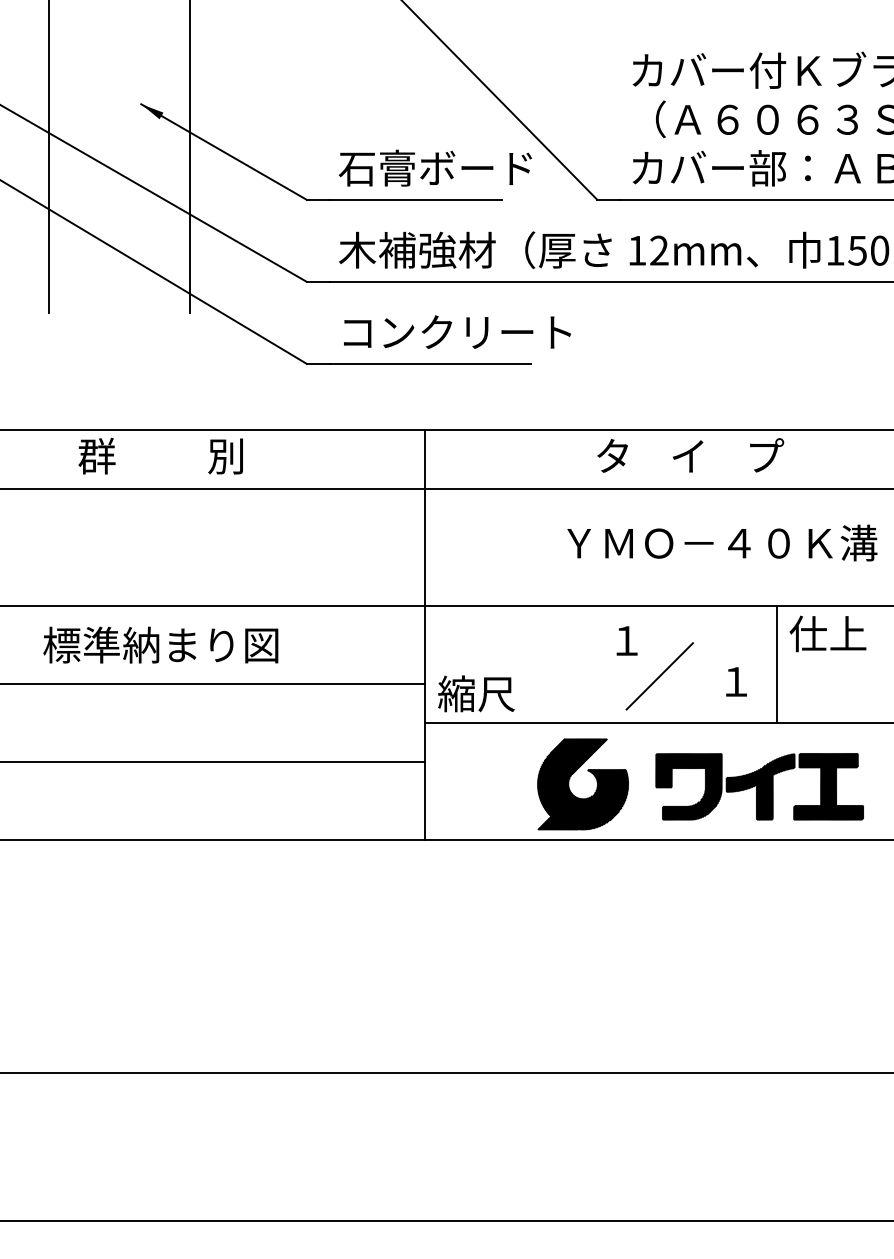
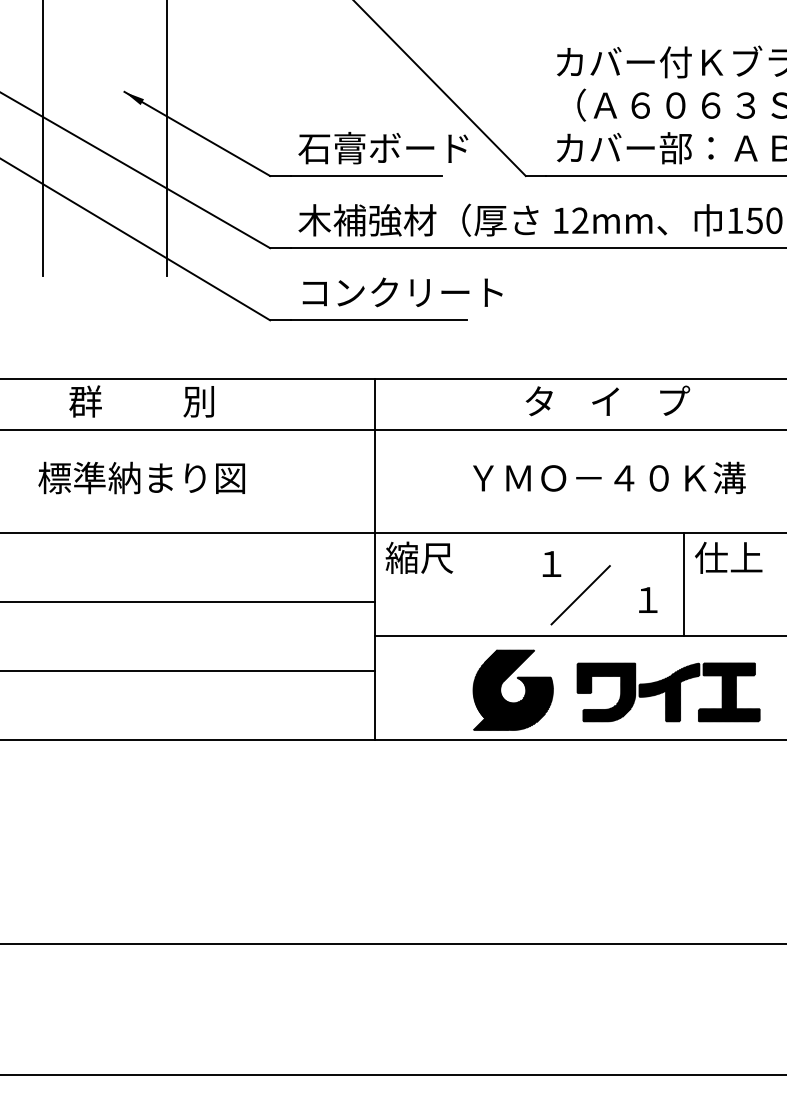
text: (722, 542) -> (609, 477), moved
text: (160, 644) -> (141, 477), moved
text: (476, 693) -> (419, 557), moved

